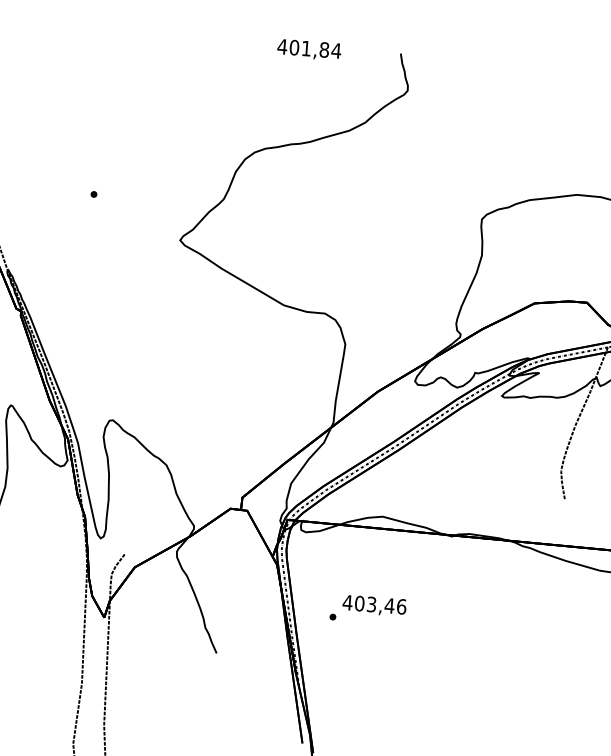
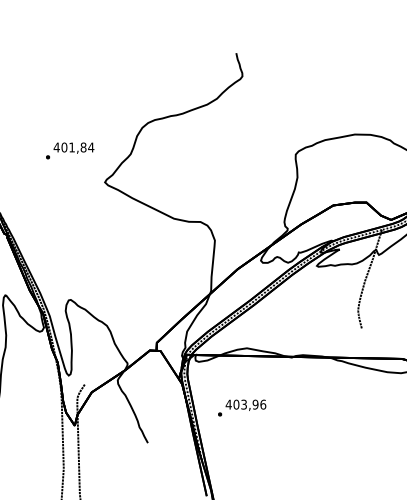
text: (308, 48) -> (73, 147), moved
text: (389, 605) -> (255, 404), 403,46 -> 403,96

